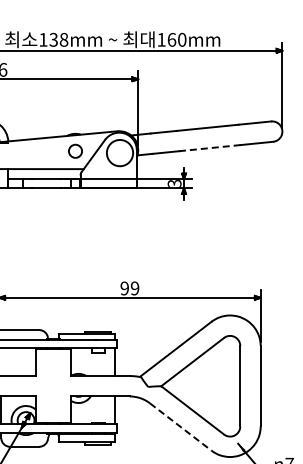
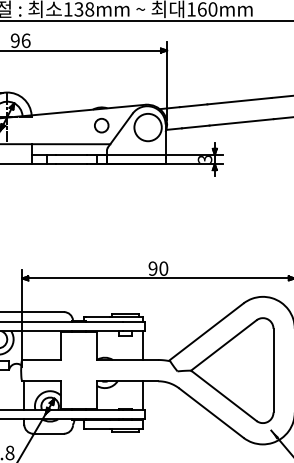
line: (209, 148) -> (241, 122), dashed -> solid
text: (134, 288) -> (163, 268), 99 -> 90
line: (180, 427) -> (211, 413), dashed -> solid

